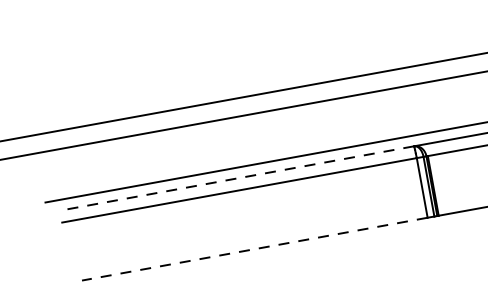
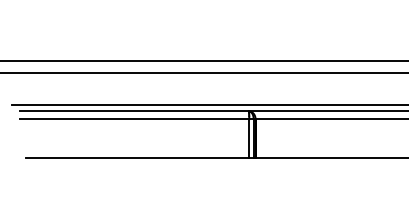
line: (237, 178) -> (134, 111), dashed -> solid
line: (254, 248) -> (137, 157), dashed -> solid

